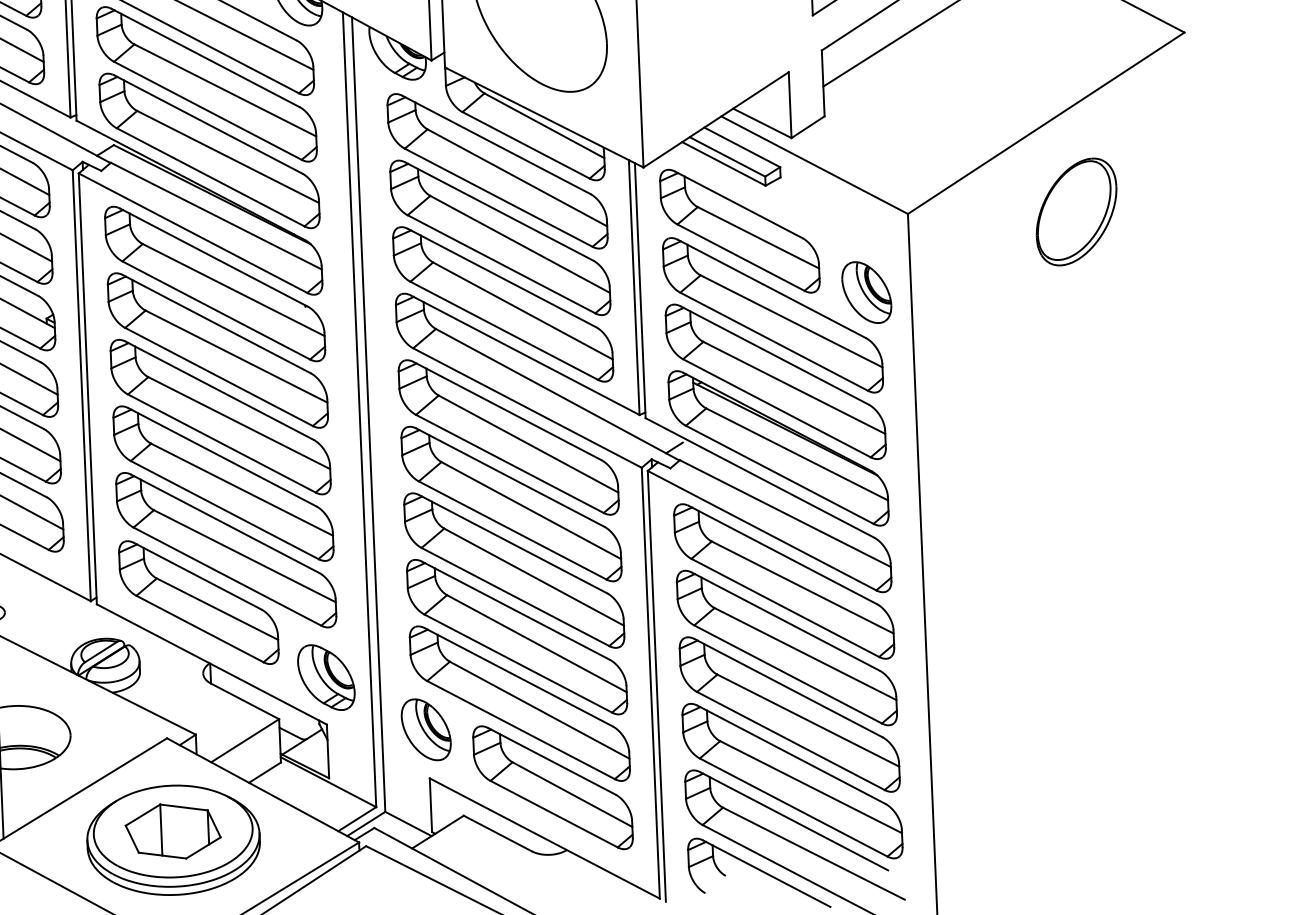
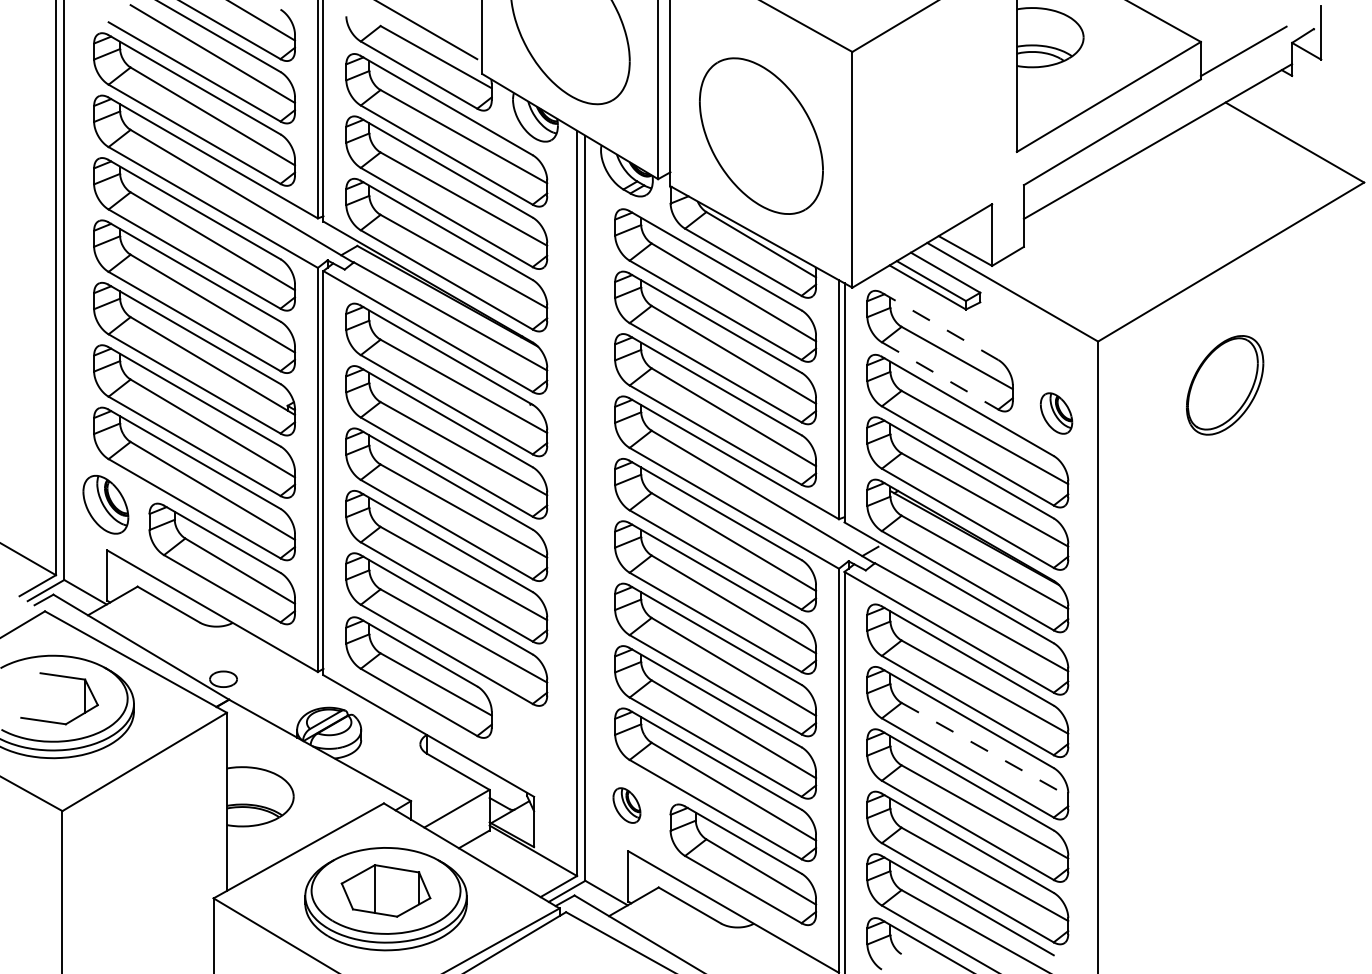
line: (738, 204) -> (939, 326), solid -> dashed
part: (1077, 212) -> (1225, 385), moved
line: (741, 258) -> (940, 376), solid -> dashed
part: (866, 292) -> (1056, 413), size x0.7
line: (806, 653) -> (985, 749), solid -> dashed
part: (326, 677) -> (535, 752), removed
part: (425, 729) -> (626, 805), size x0.6

